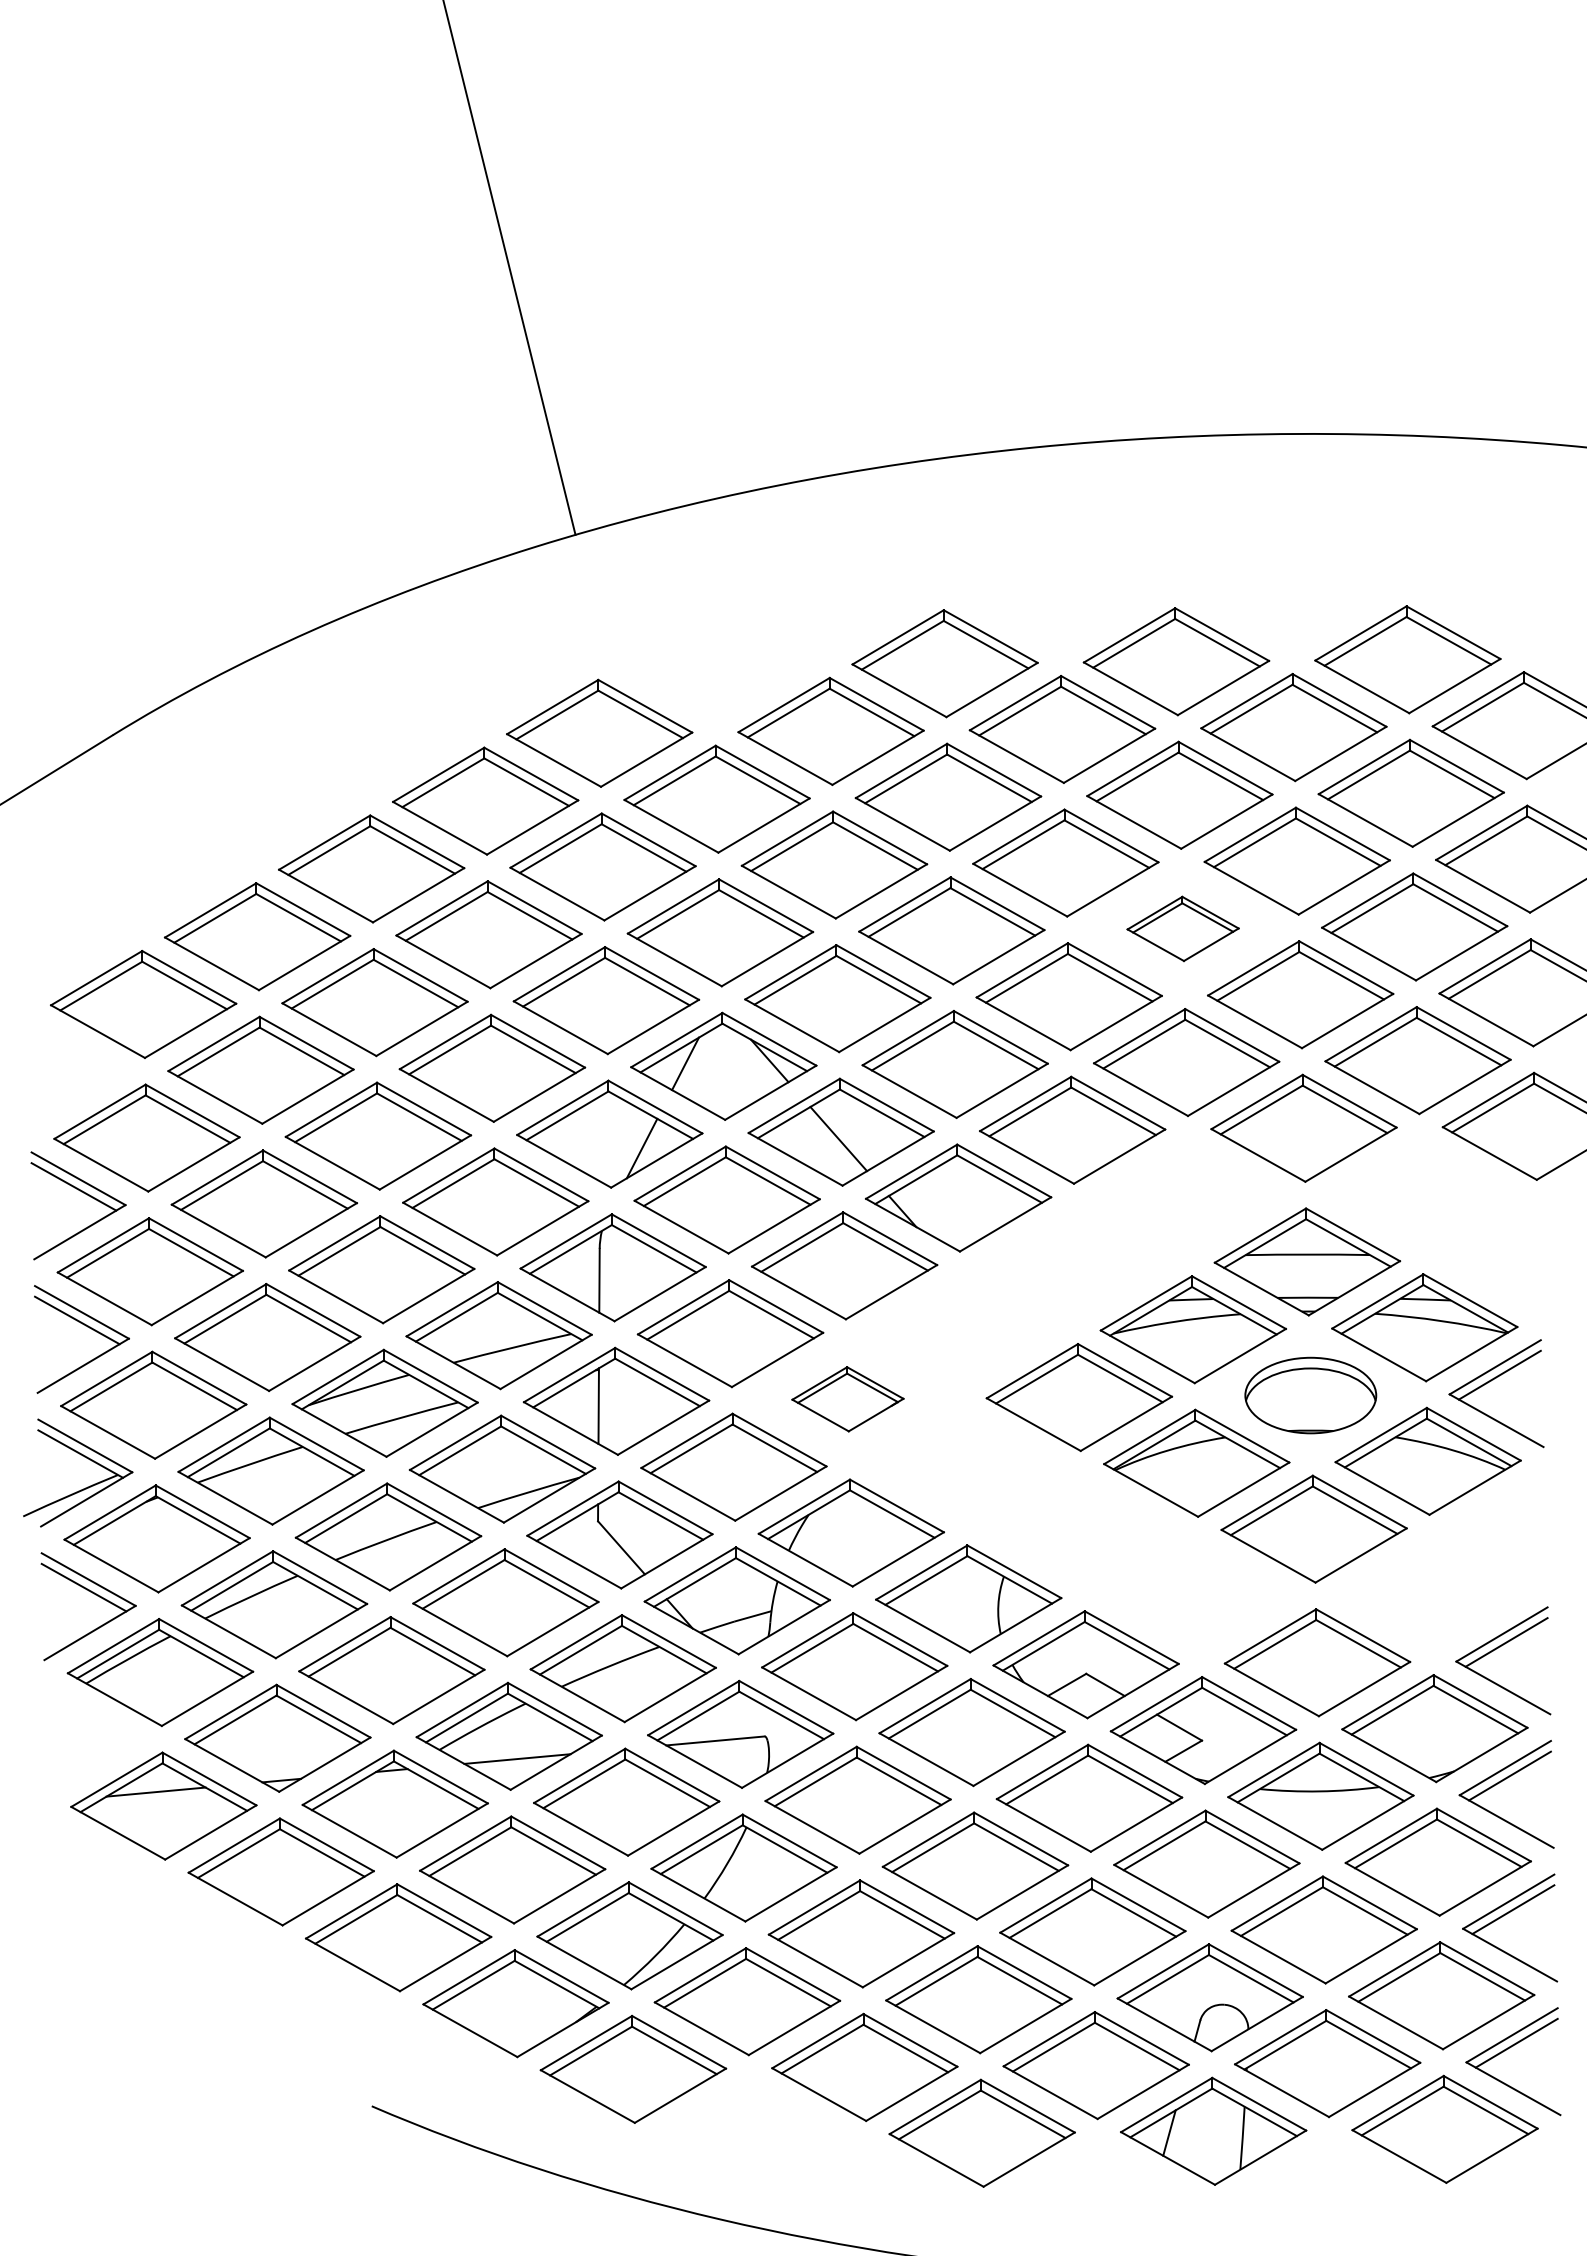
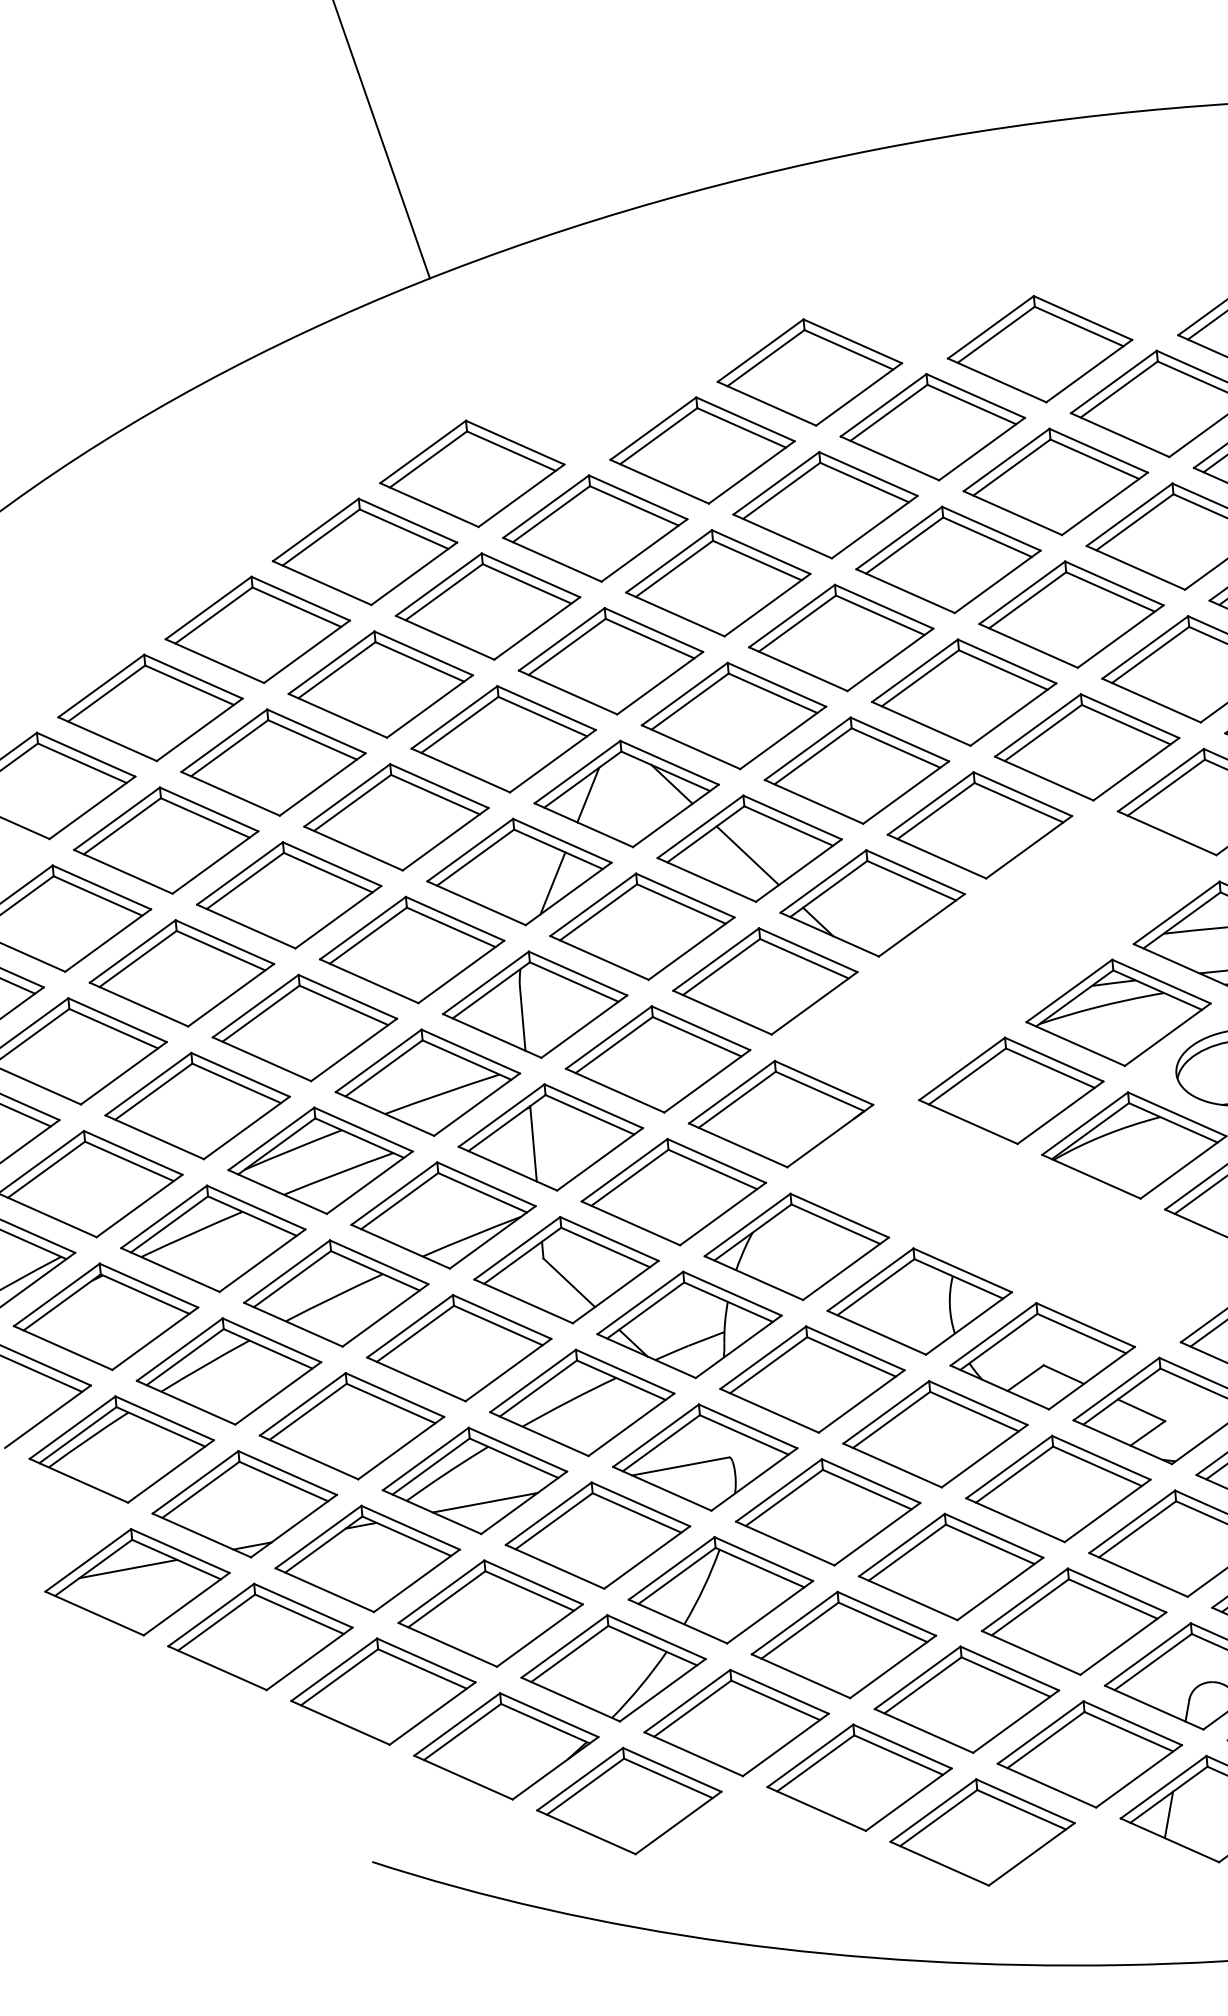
part: (1182, 928) -> (1070, 614), size x1.67
part: (847, 1398) -> (780, 1113), size x1.67

